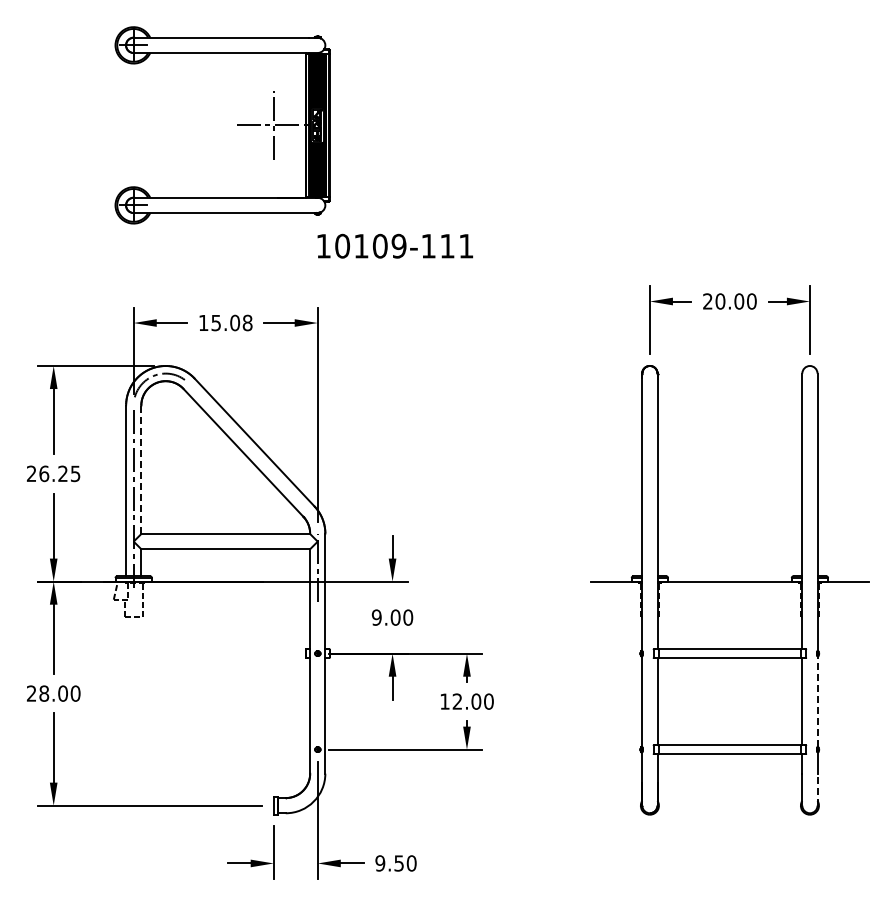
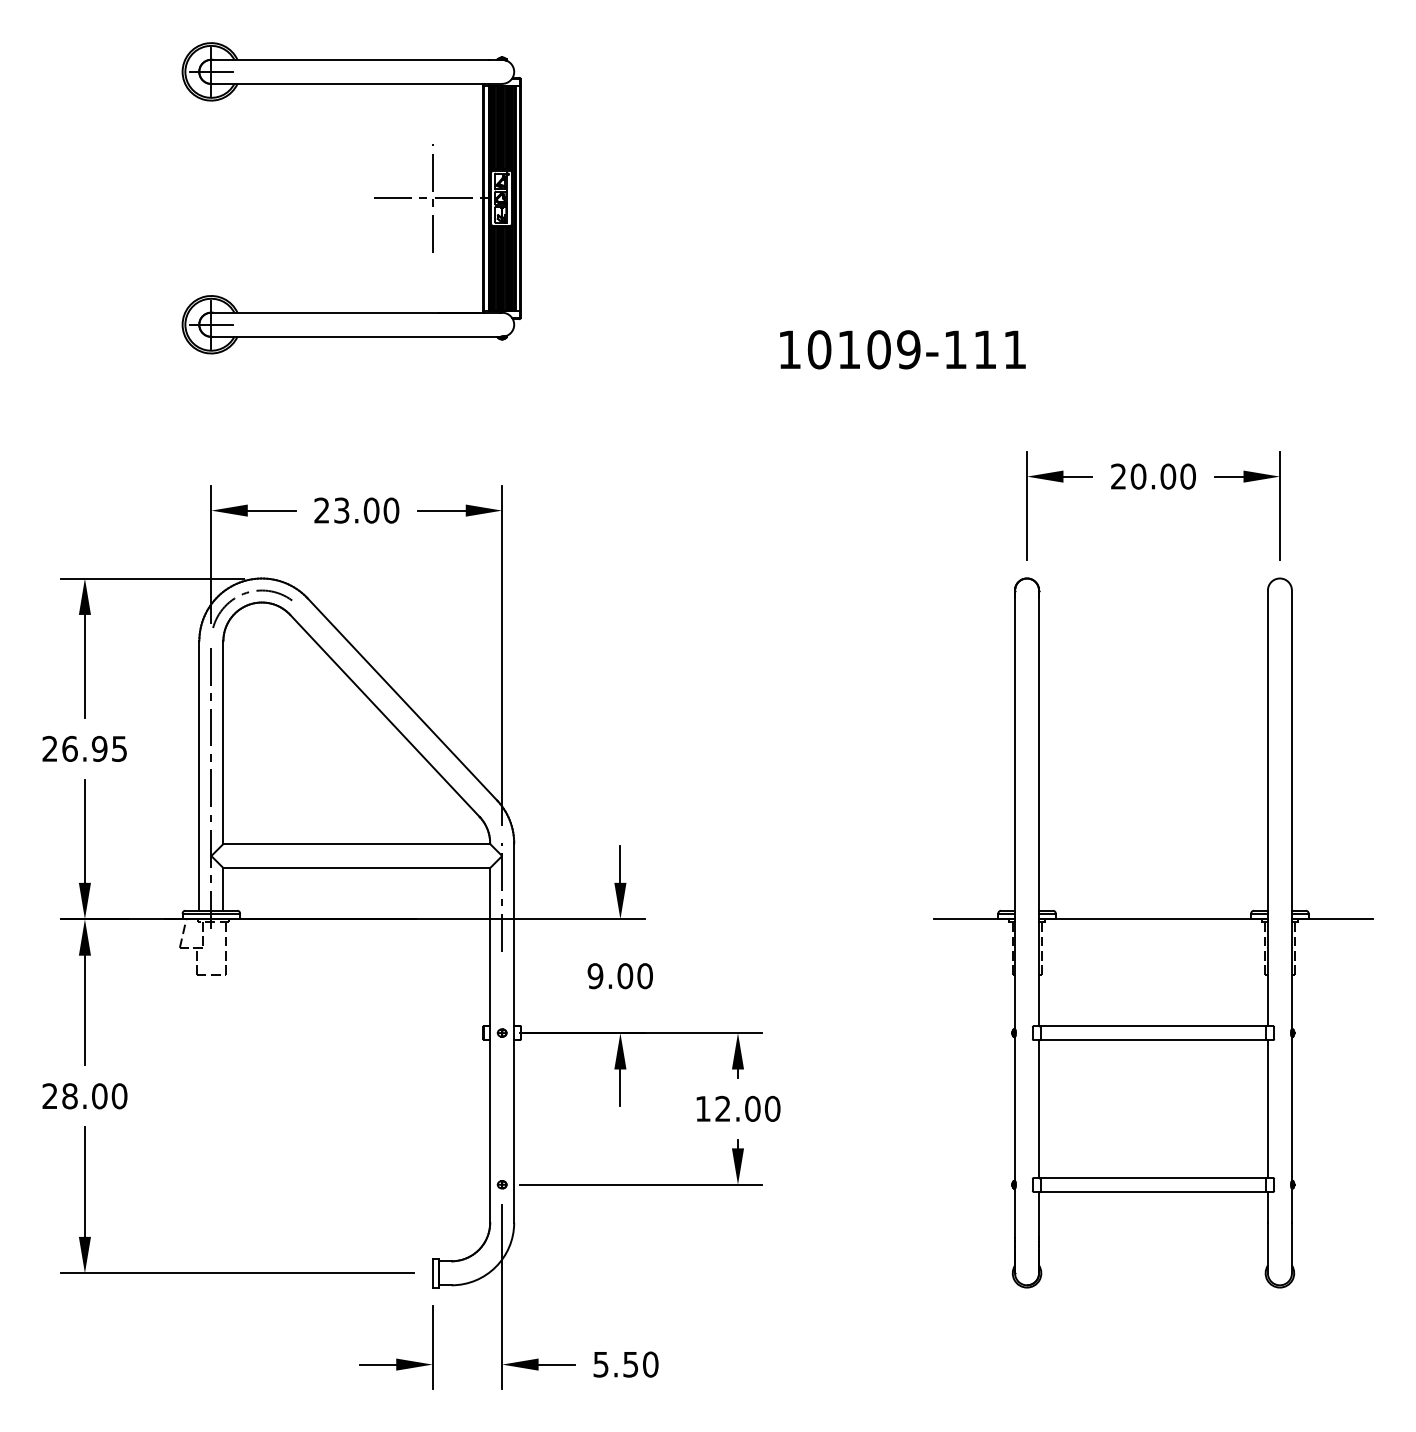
text: (395, 245) -> (903, 348), moved
text: (225, 322) -> (356, 509), 15.08 -> 23.00
line: (141, 469) -> (223, 742), dashed -> solid
text: (62, 473) -> (98, 748), 26.25 -> 26.95
line: (817, 701) -> (1291, 1108), dashed -> solid
line: (817, 789) -> (1291, 1247), dashed -> solid
text: (380, 863) -> (601, 1364), 9.50 -> 5.50

